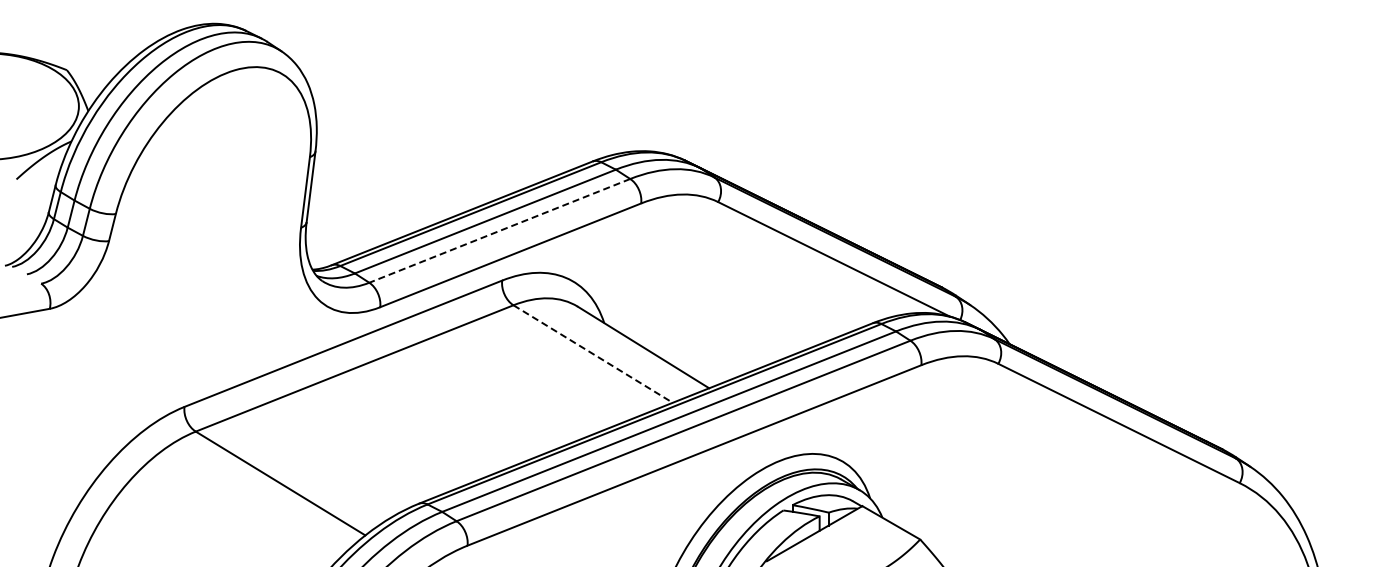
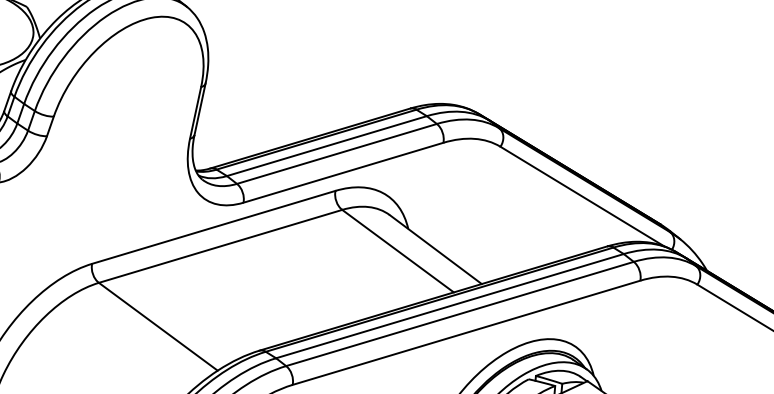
line: (499, 231) -> (336, 154), dashed -> solid
line: (593, 354) -> (398, 251), dashed -> solid

